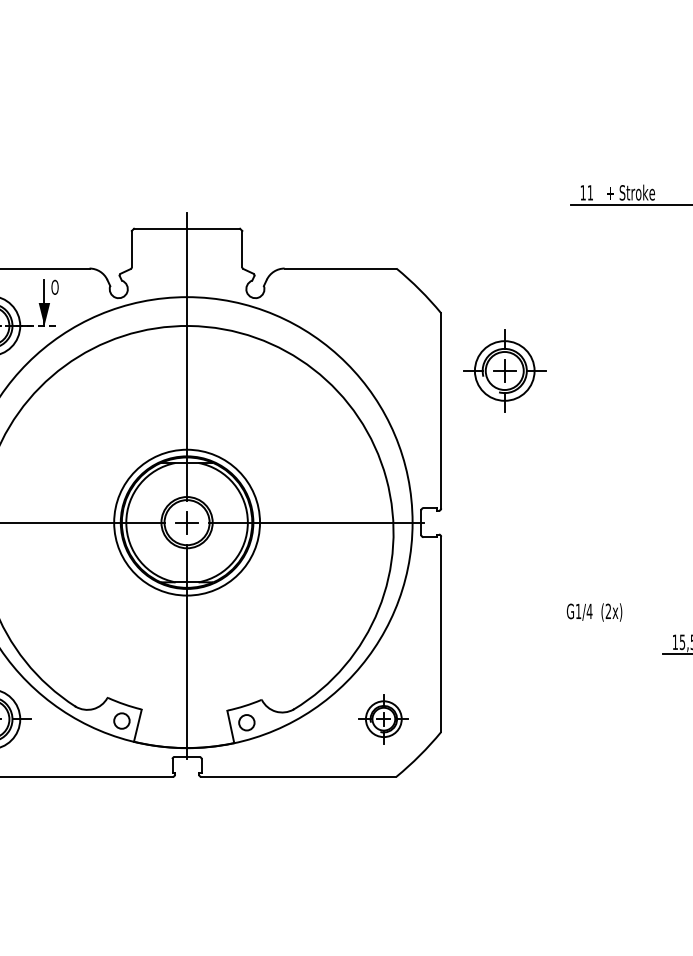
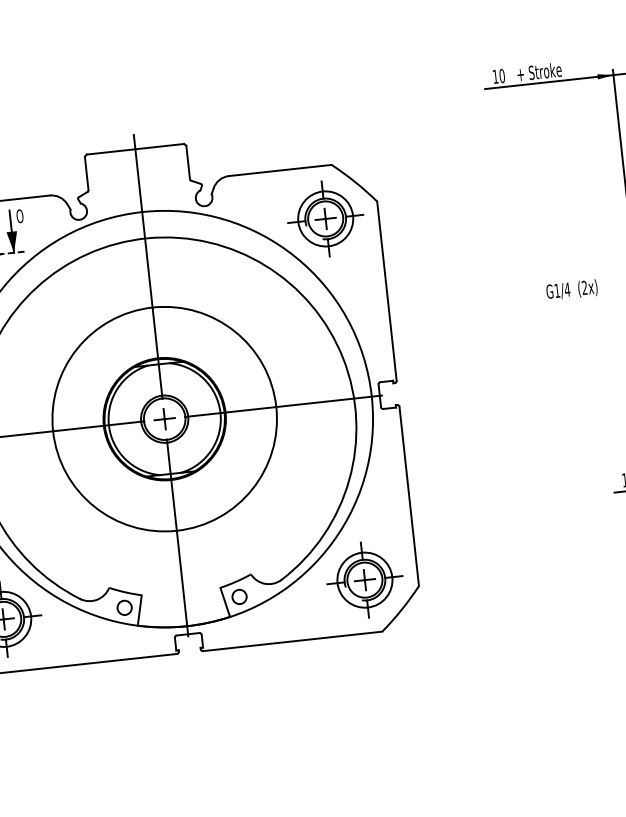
text: (590, 192) -> (502, 75), 11 -> 10
part: (504, 370) -> (325, 218), moved
circle: (186, 522) -> (164, 419), size x1.67
text: (594, 612) -> (571, 290), moved
part: (383, 718) -> (364, 579), size x1.67

